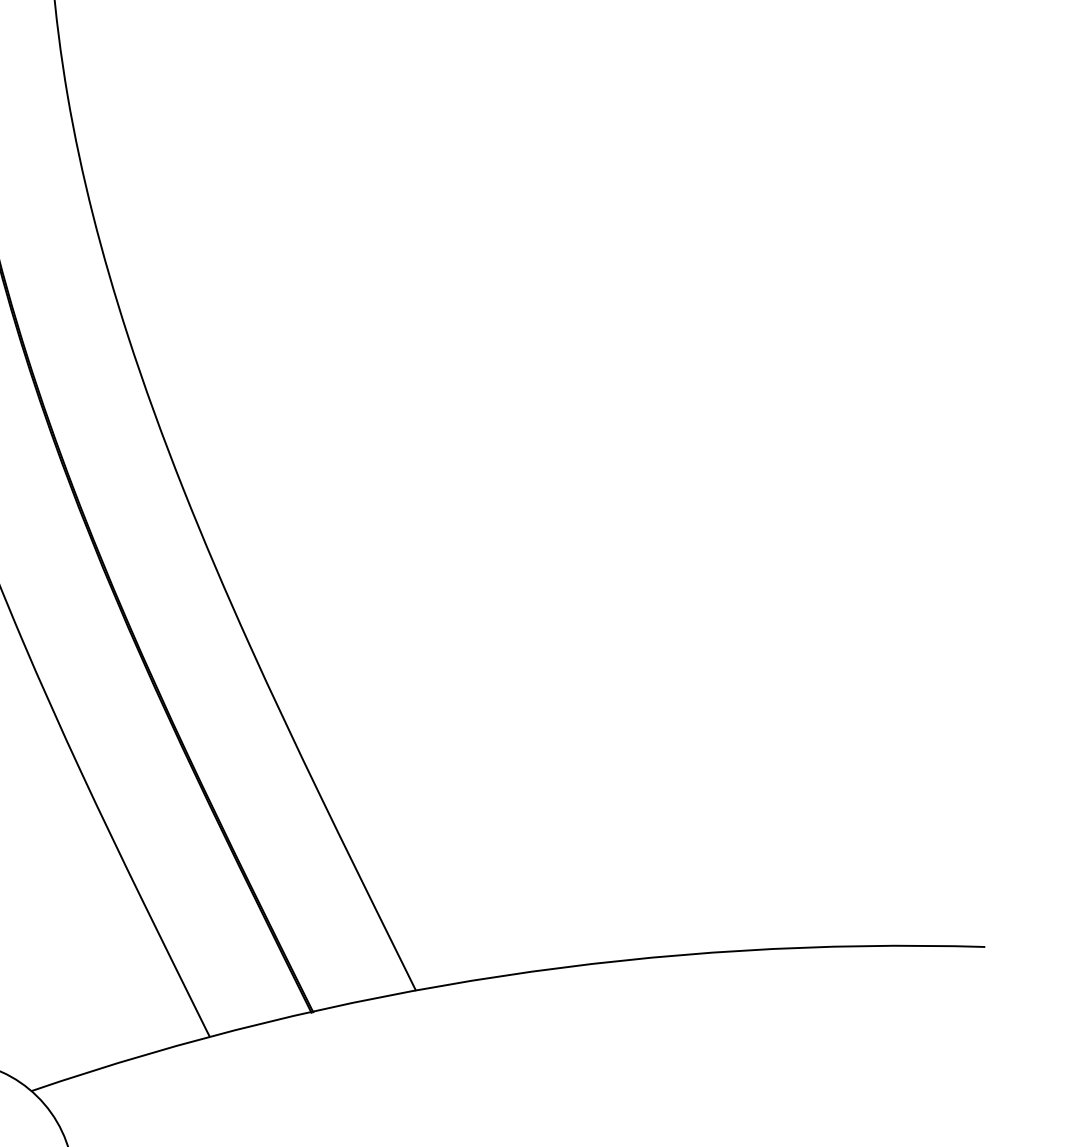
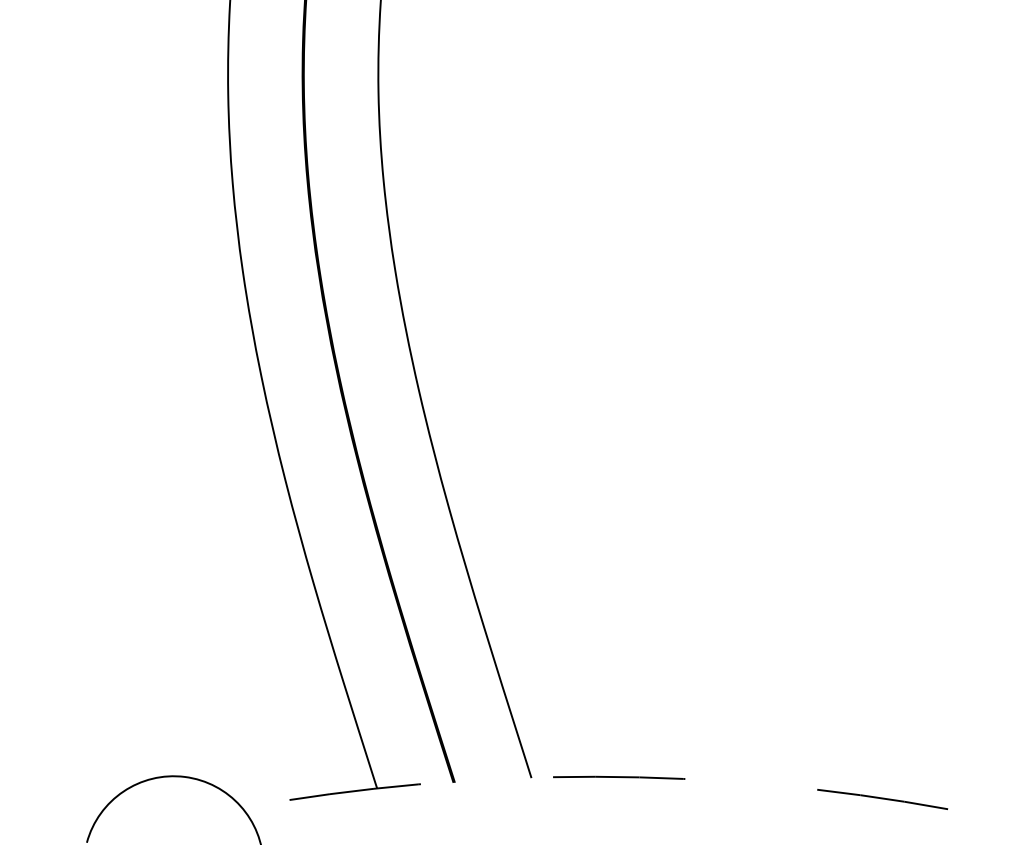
arc: (502, 975) -> (595, 776), solid -> dashed

